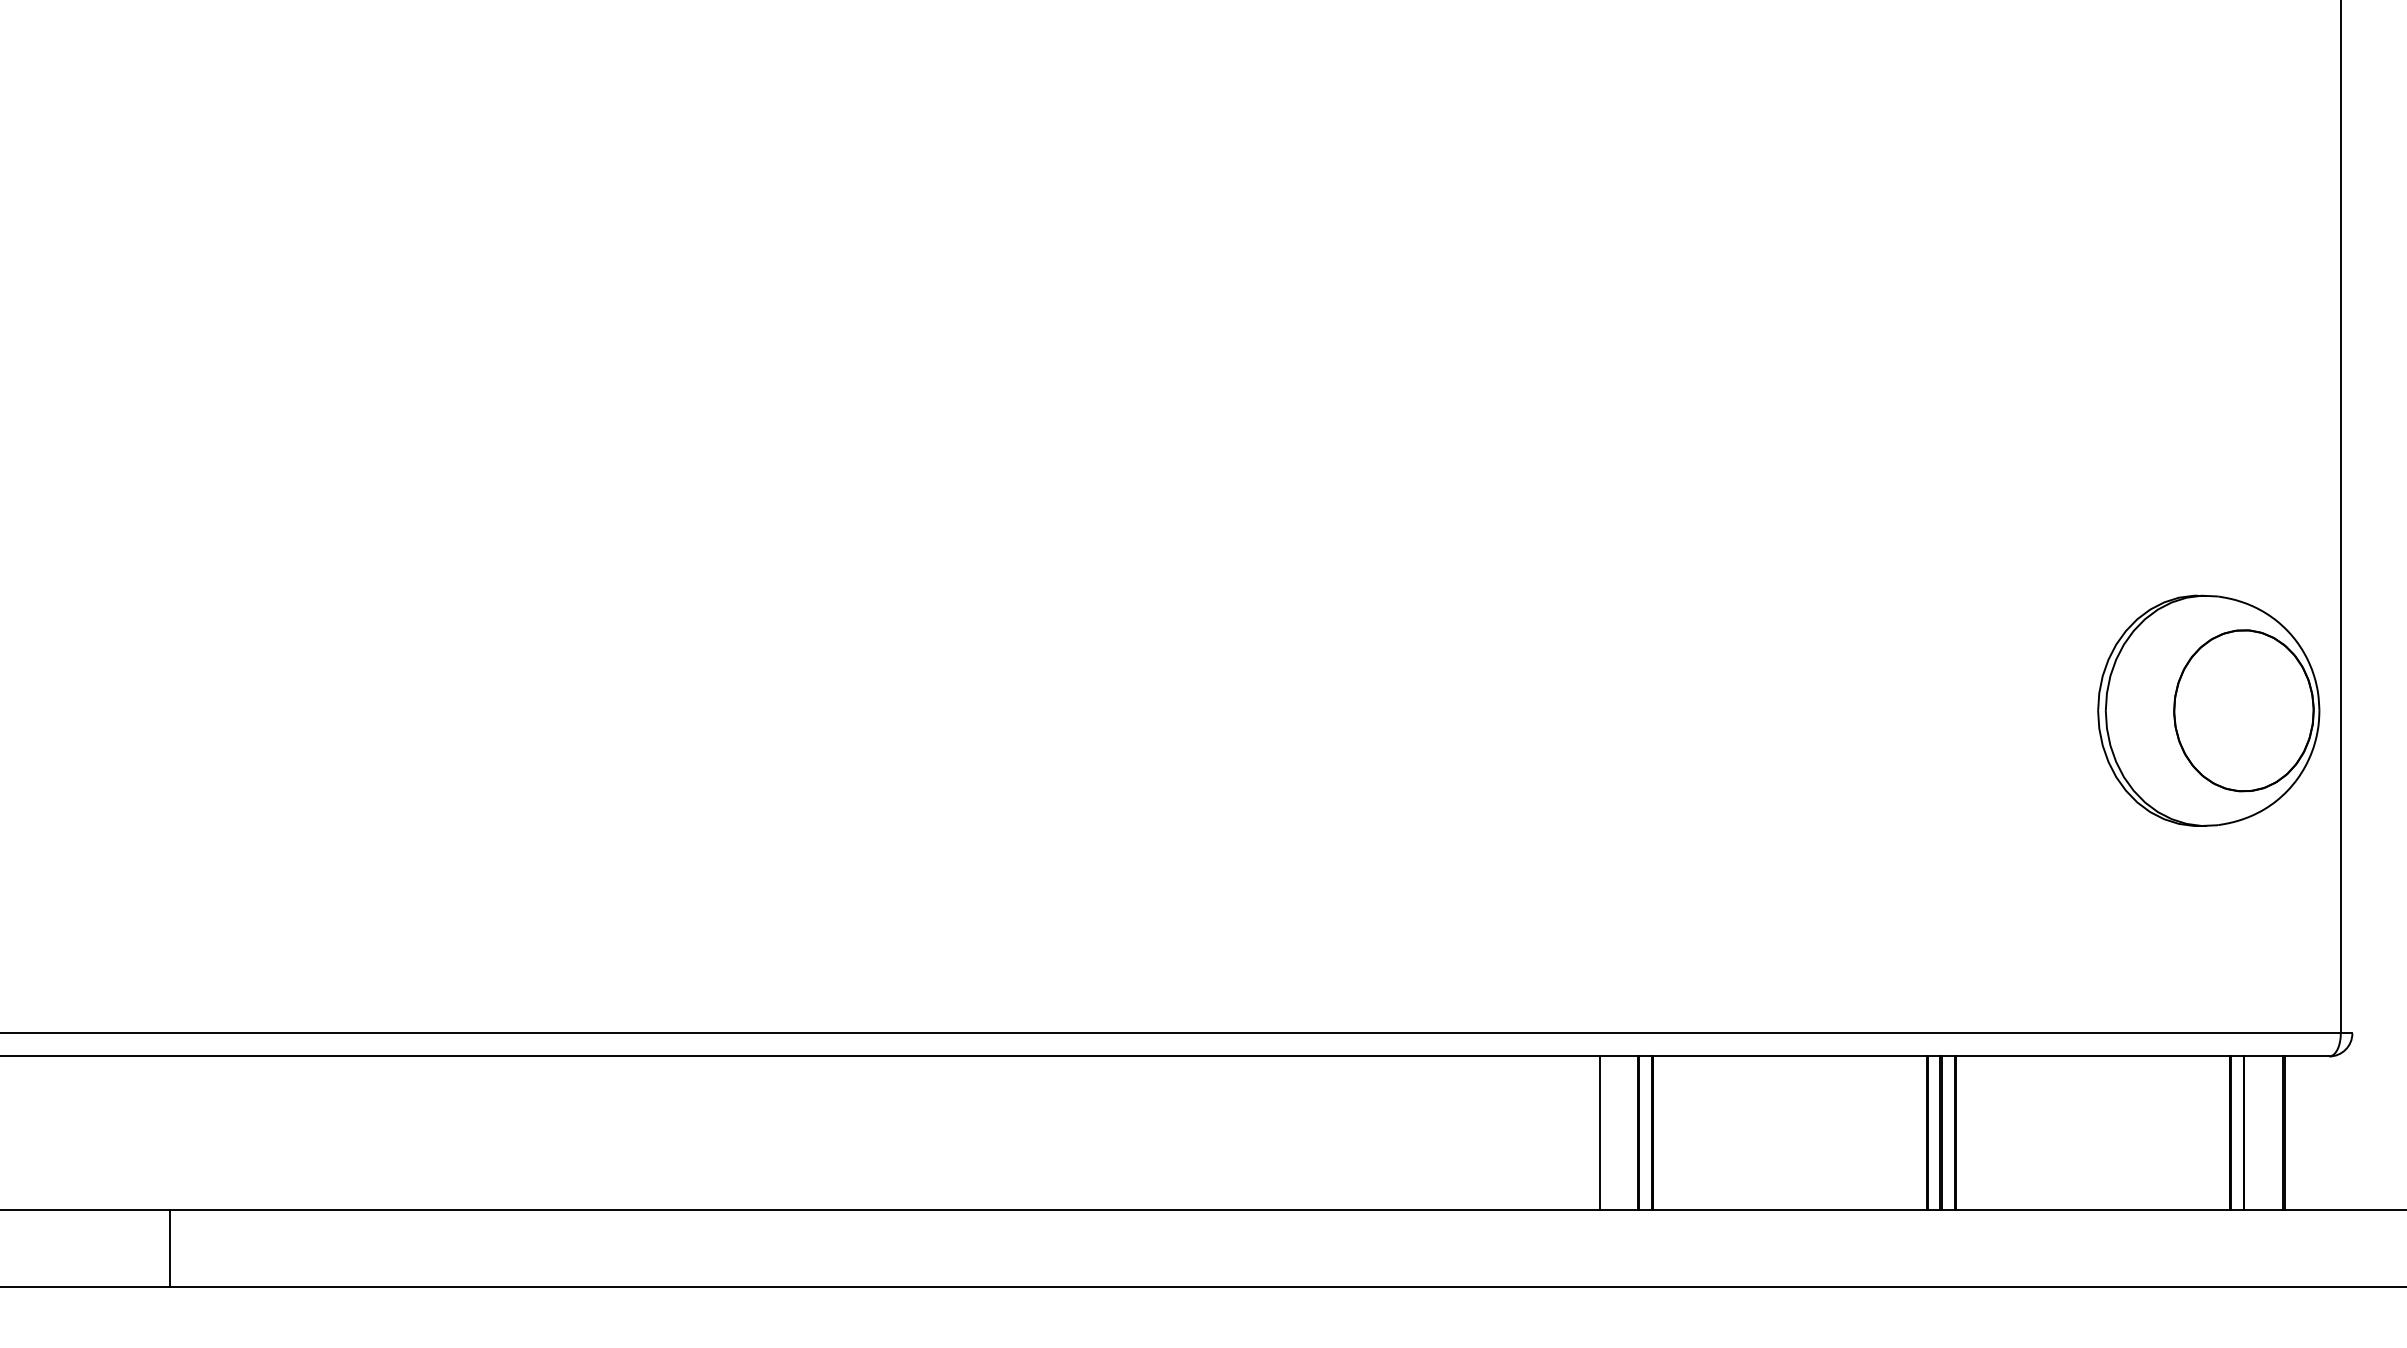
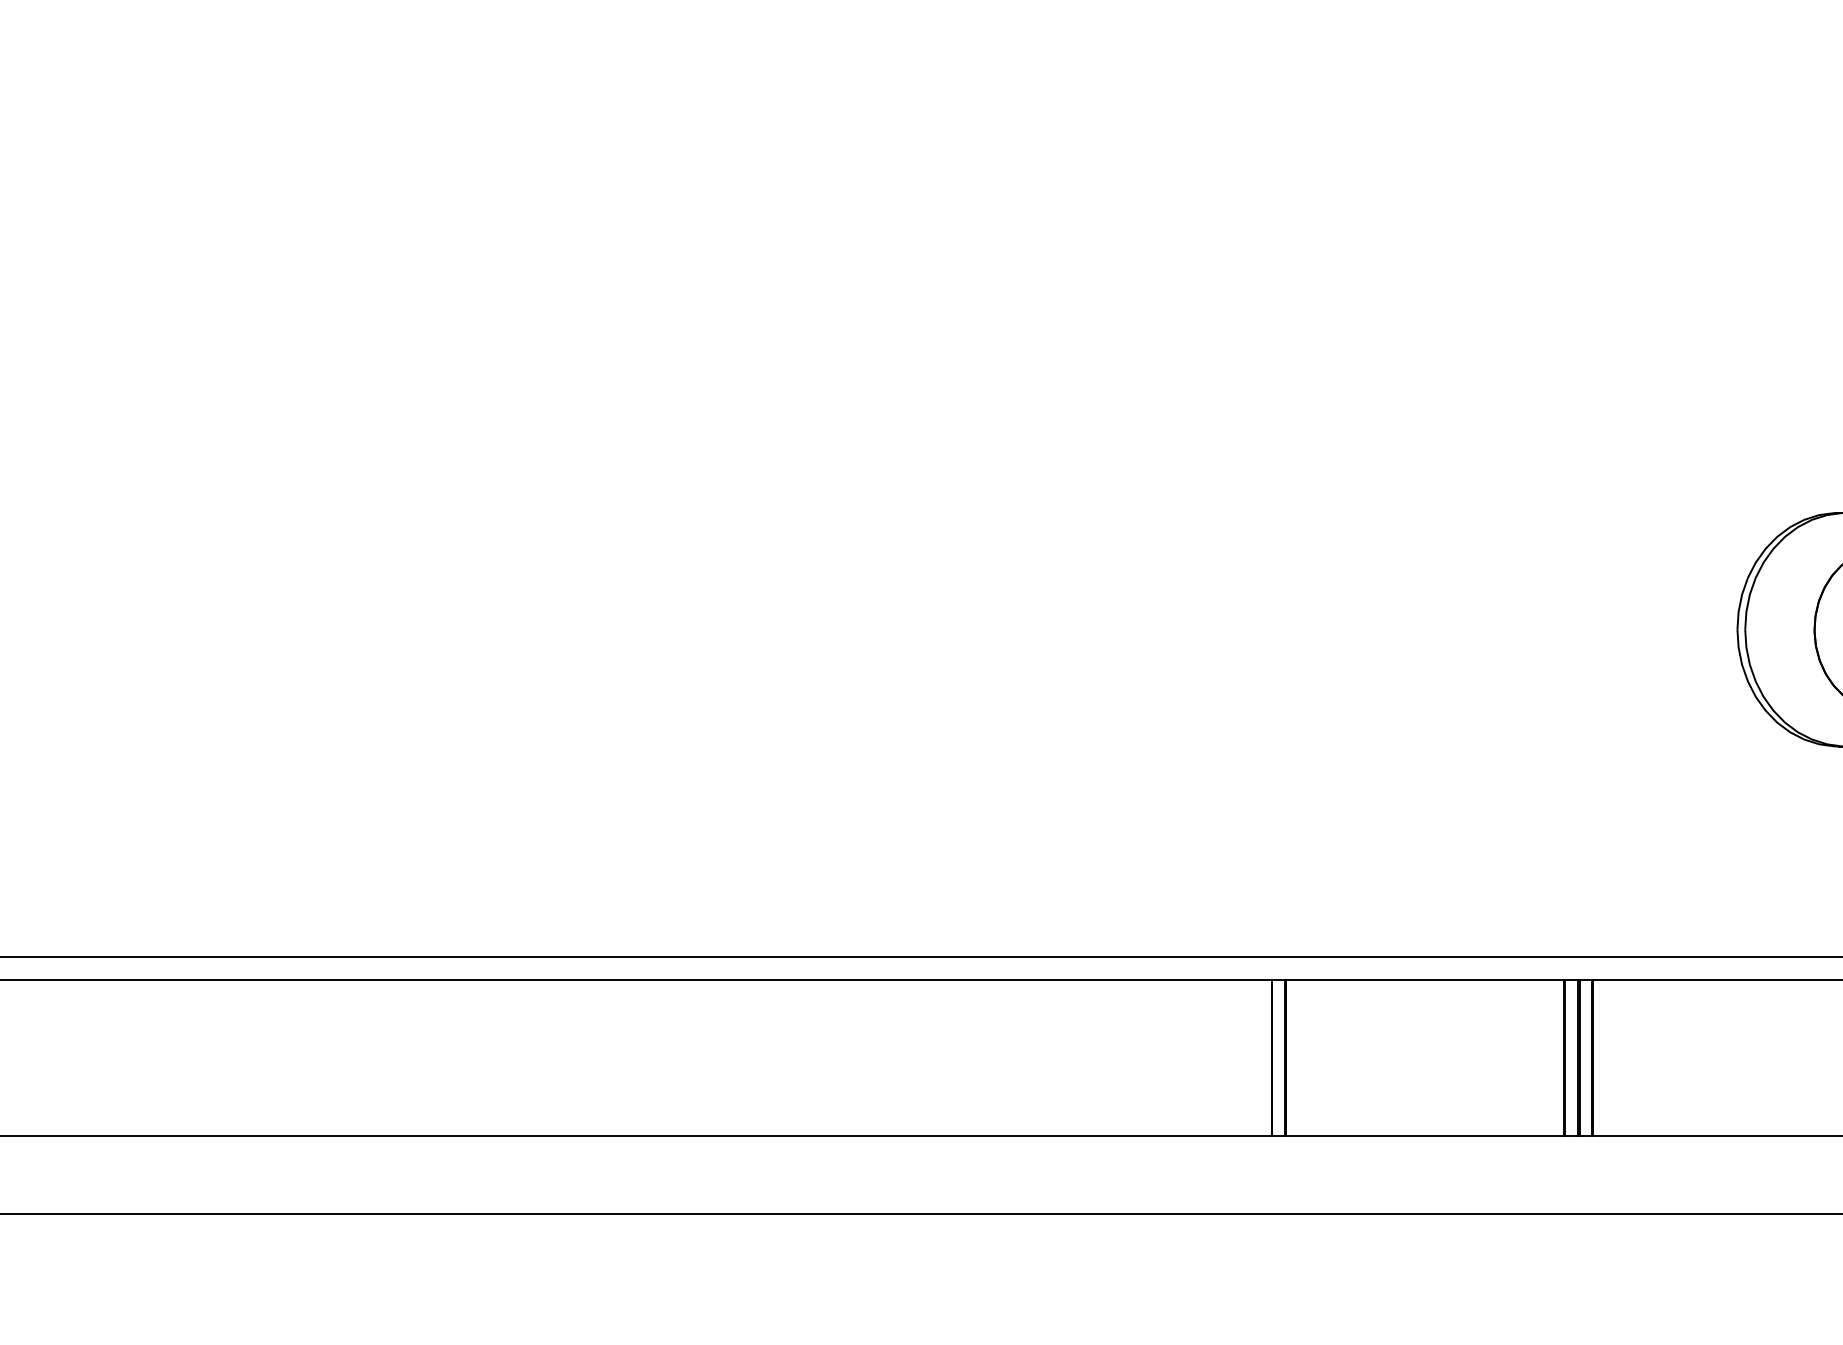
line: (1599, 1133) -> (1231, 1058), removed

